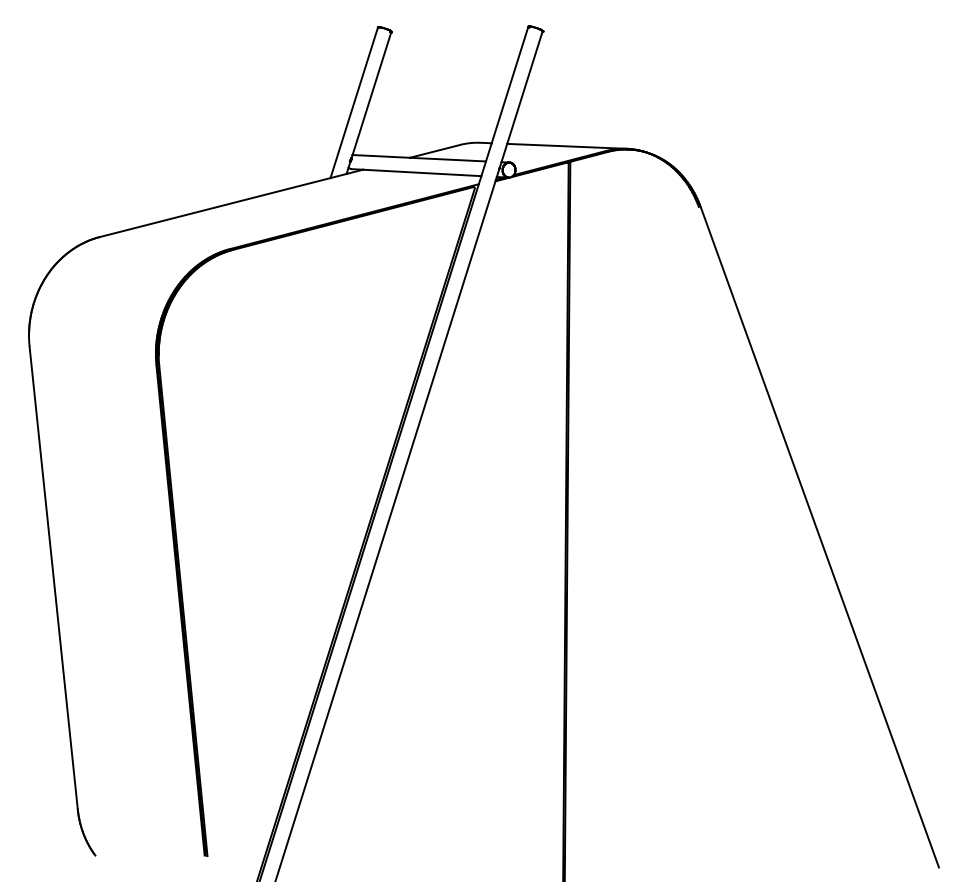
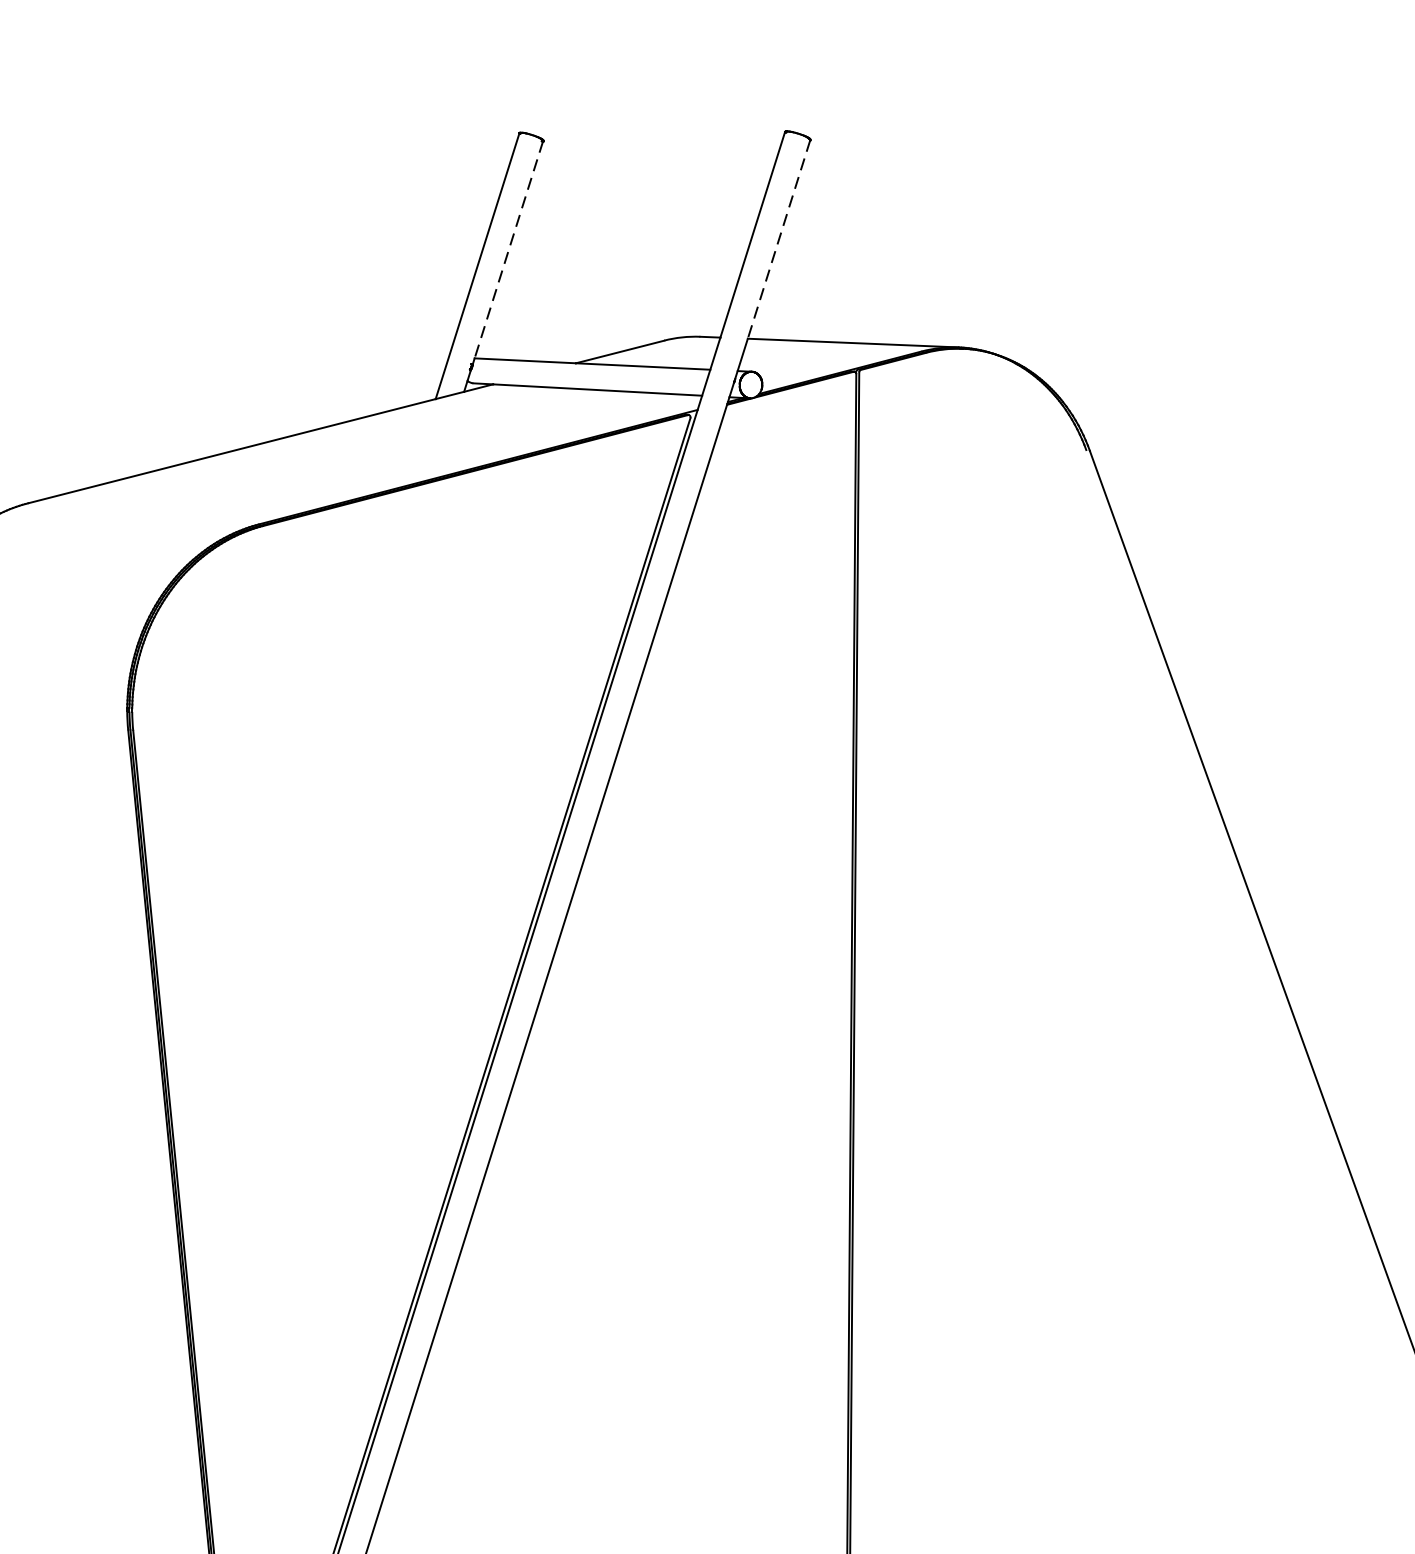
line: (524, 87) -> (778, 239), solid -> dashed
line: (372, 93) -> (509, 249), solid -> dashed

